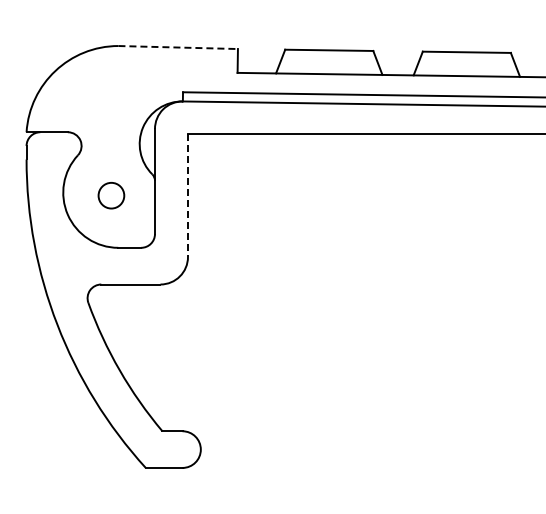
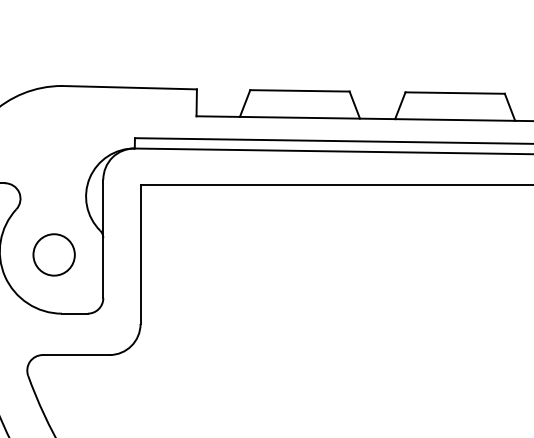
line: (178, 47) -> (129, 87), dashed -> solid
circle: (111, 195) -> (54, 254), size x1.43
line: (188, 196) -> (141, 255), dashed -> solid

